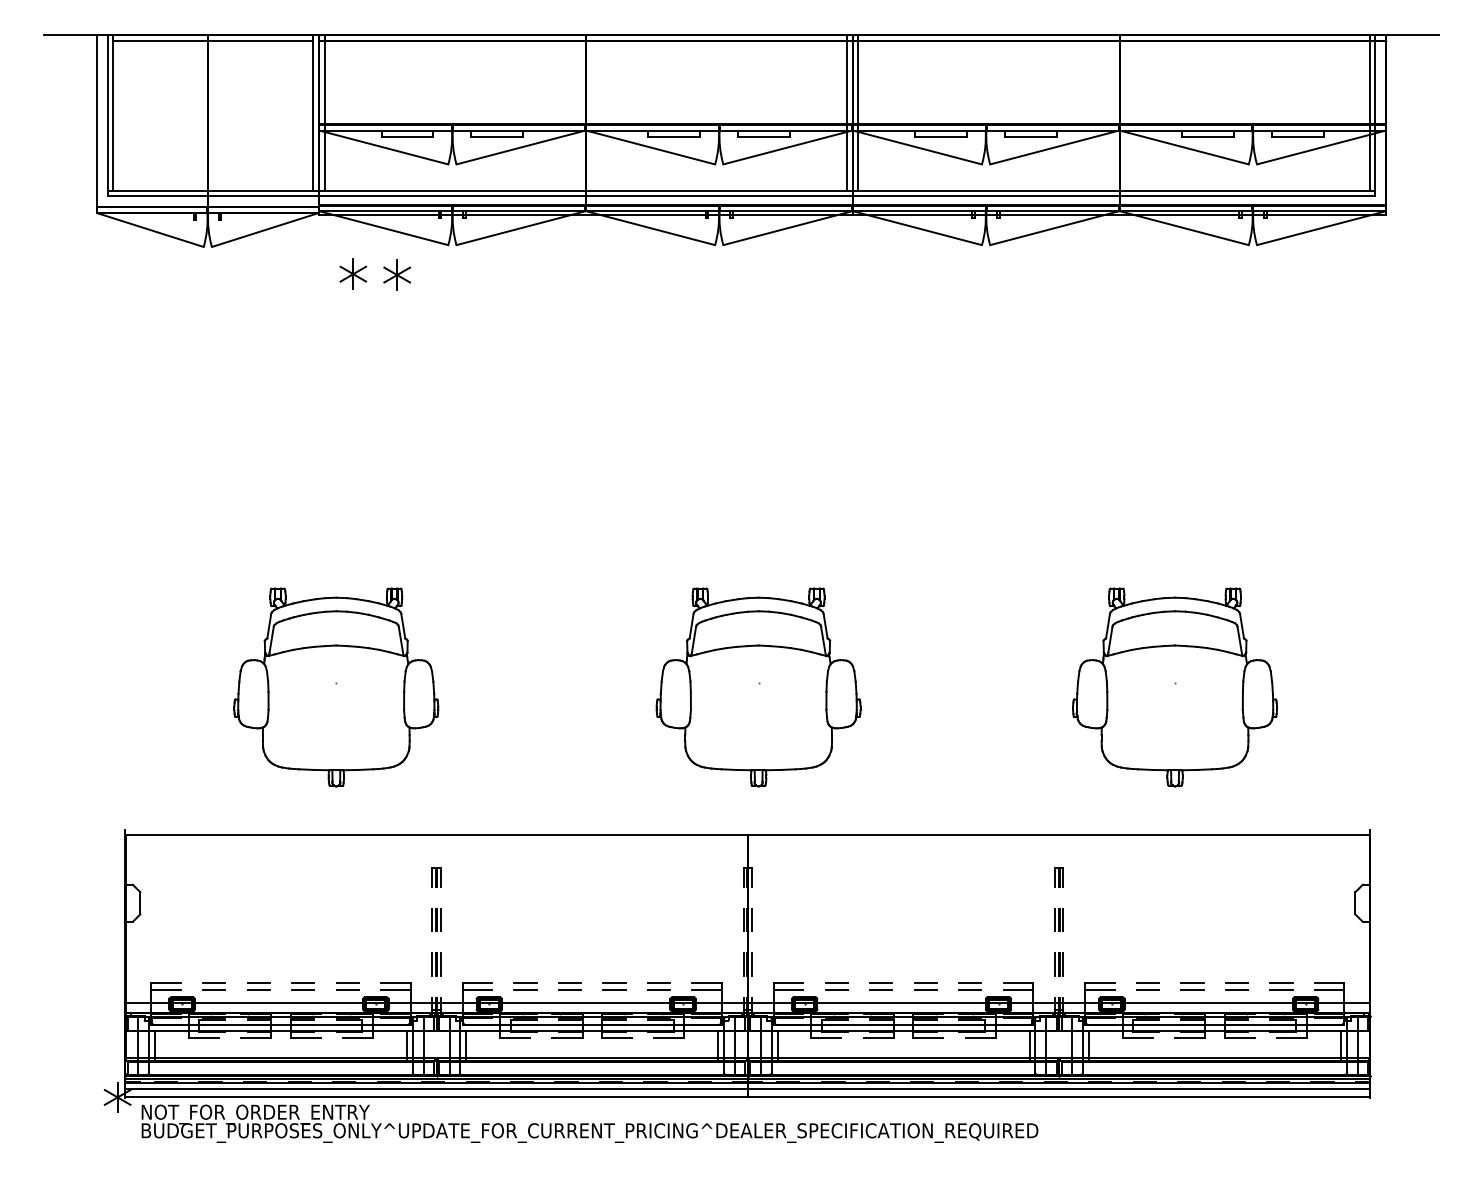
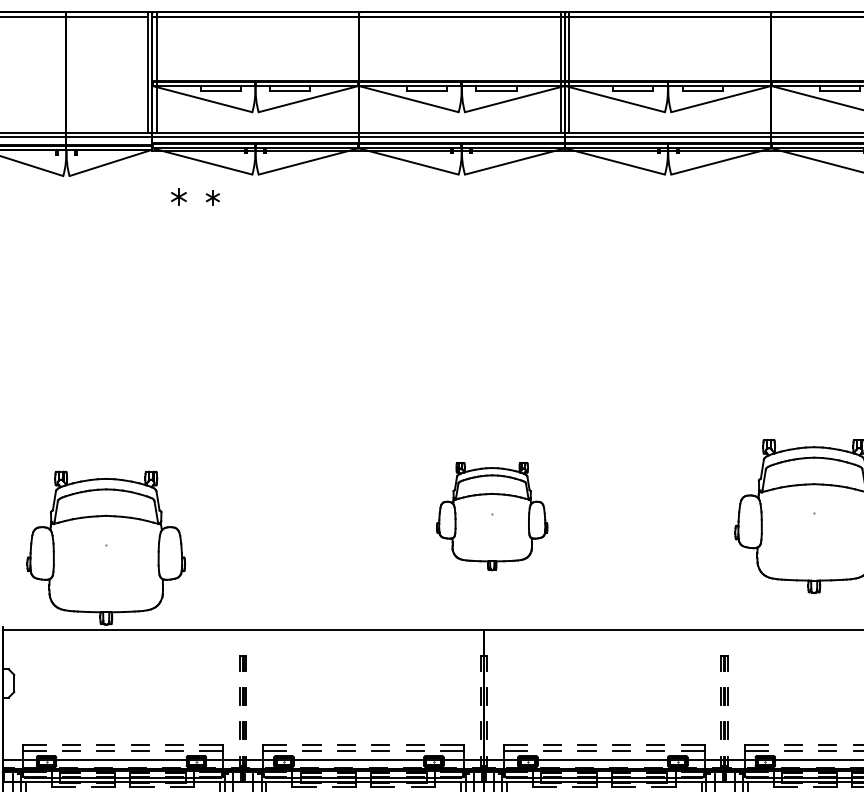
part: (353, 273) -> (179, 196), size x0.7
part: (397, 274) -> (213, 197), size x0.6
part: (336, 687) -> (106, 548), moved
part: (758, 687) -> (492, 516), size x0.7

